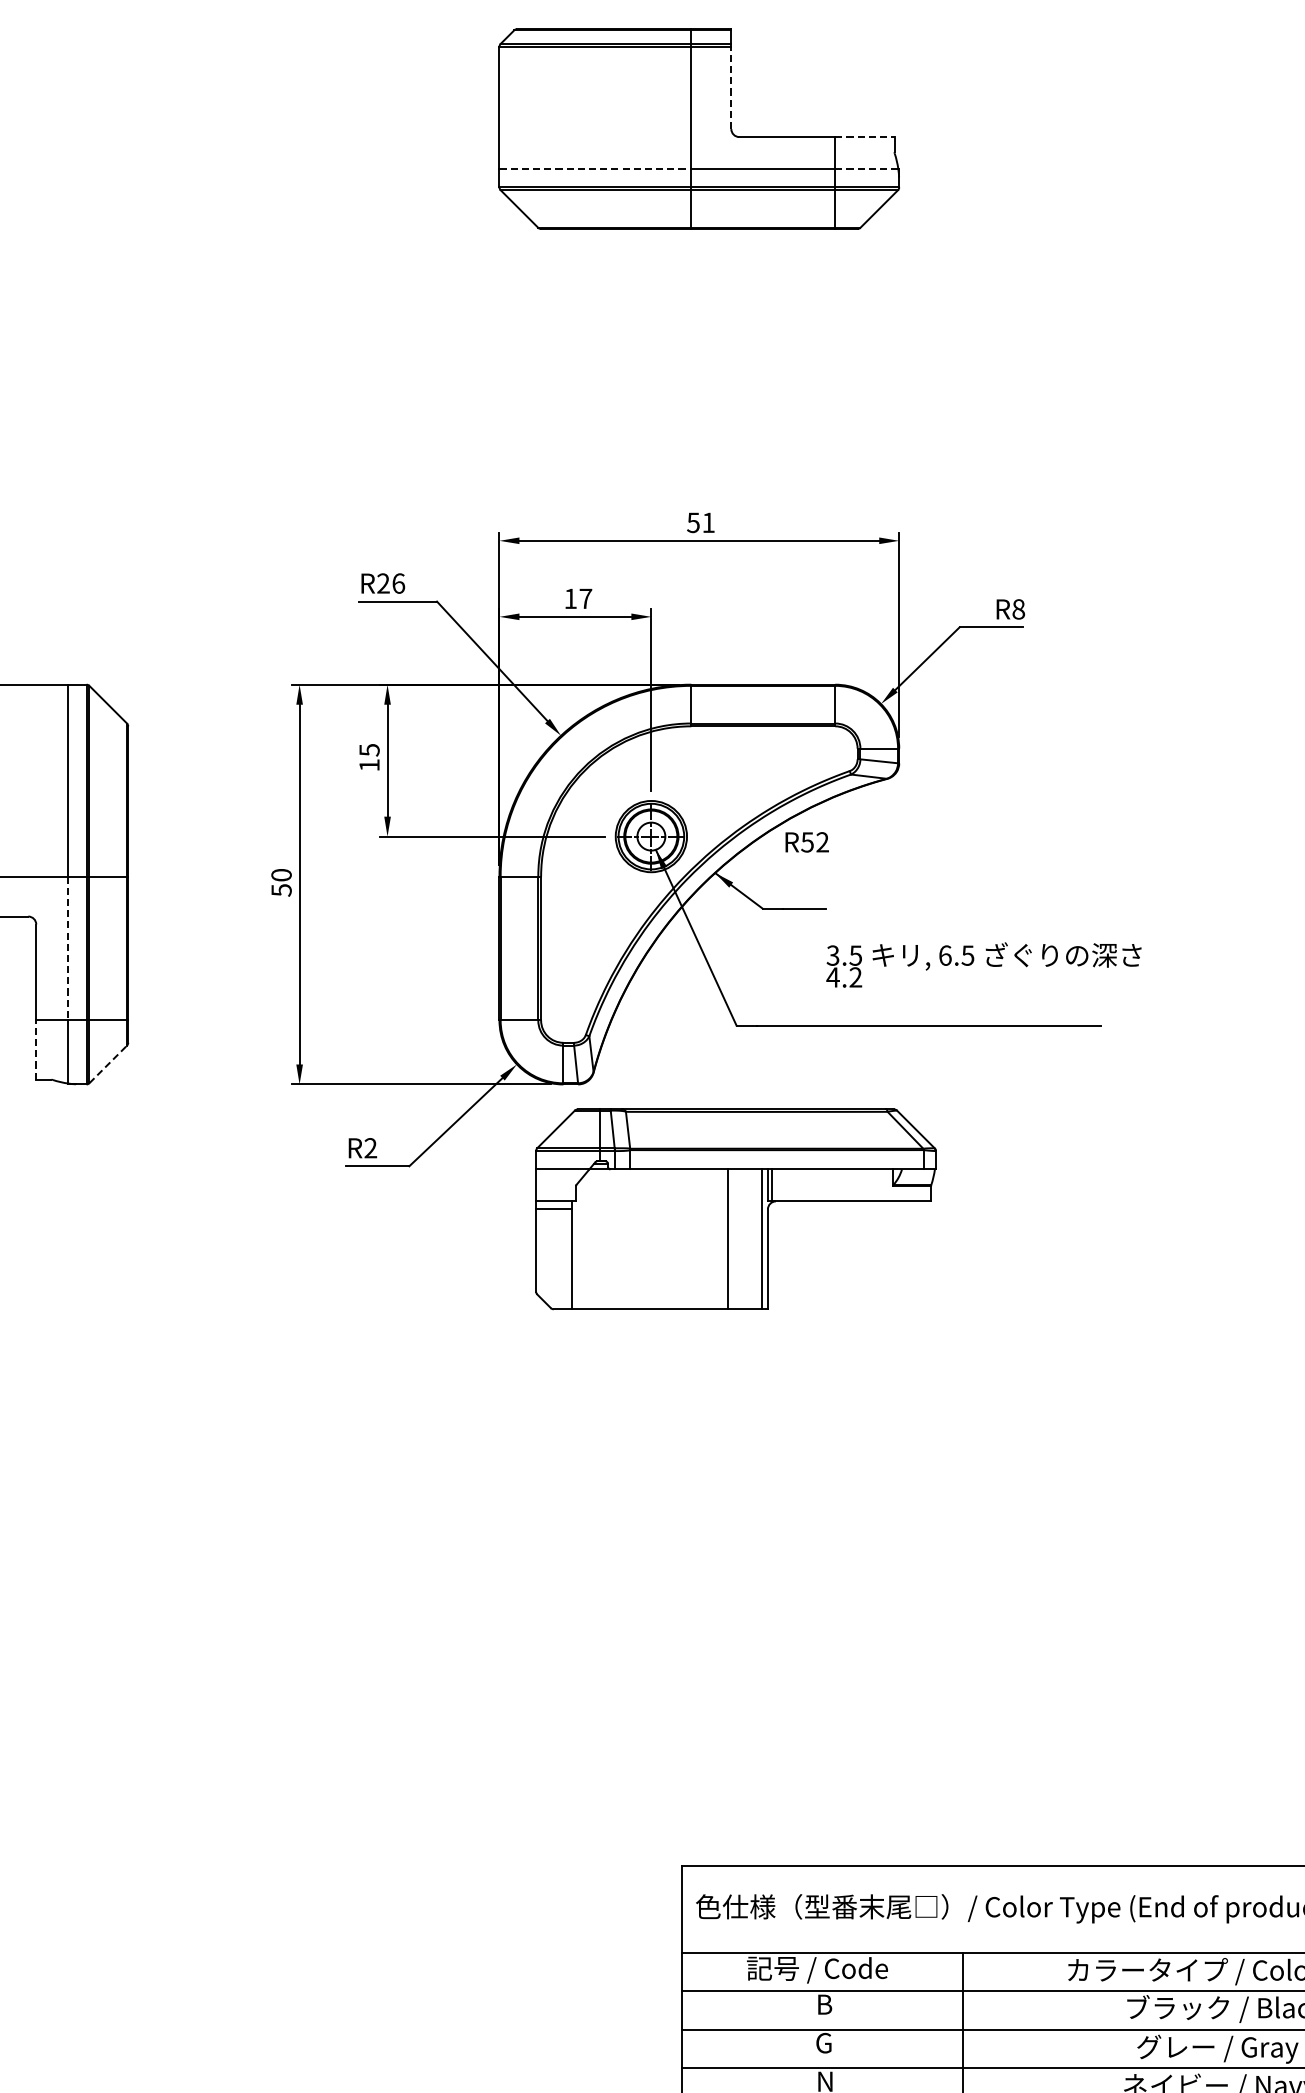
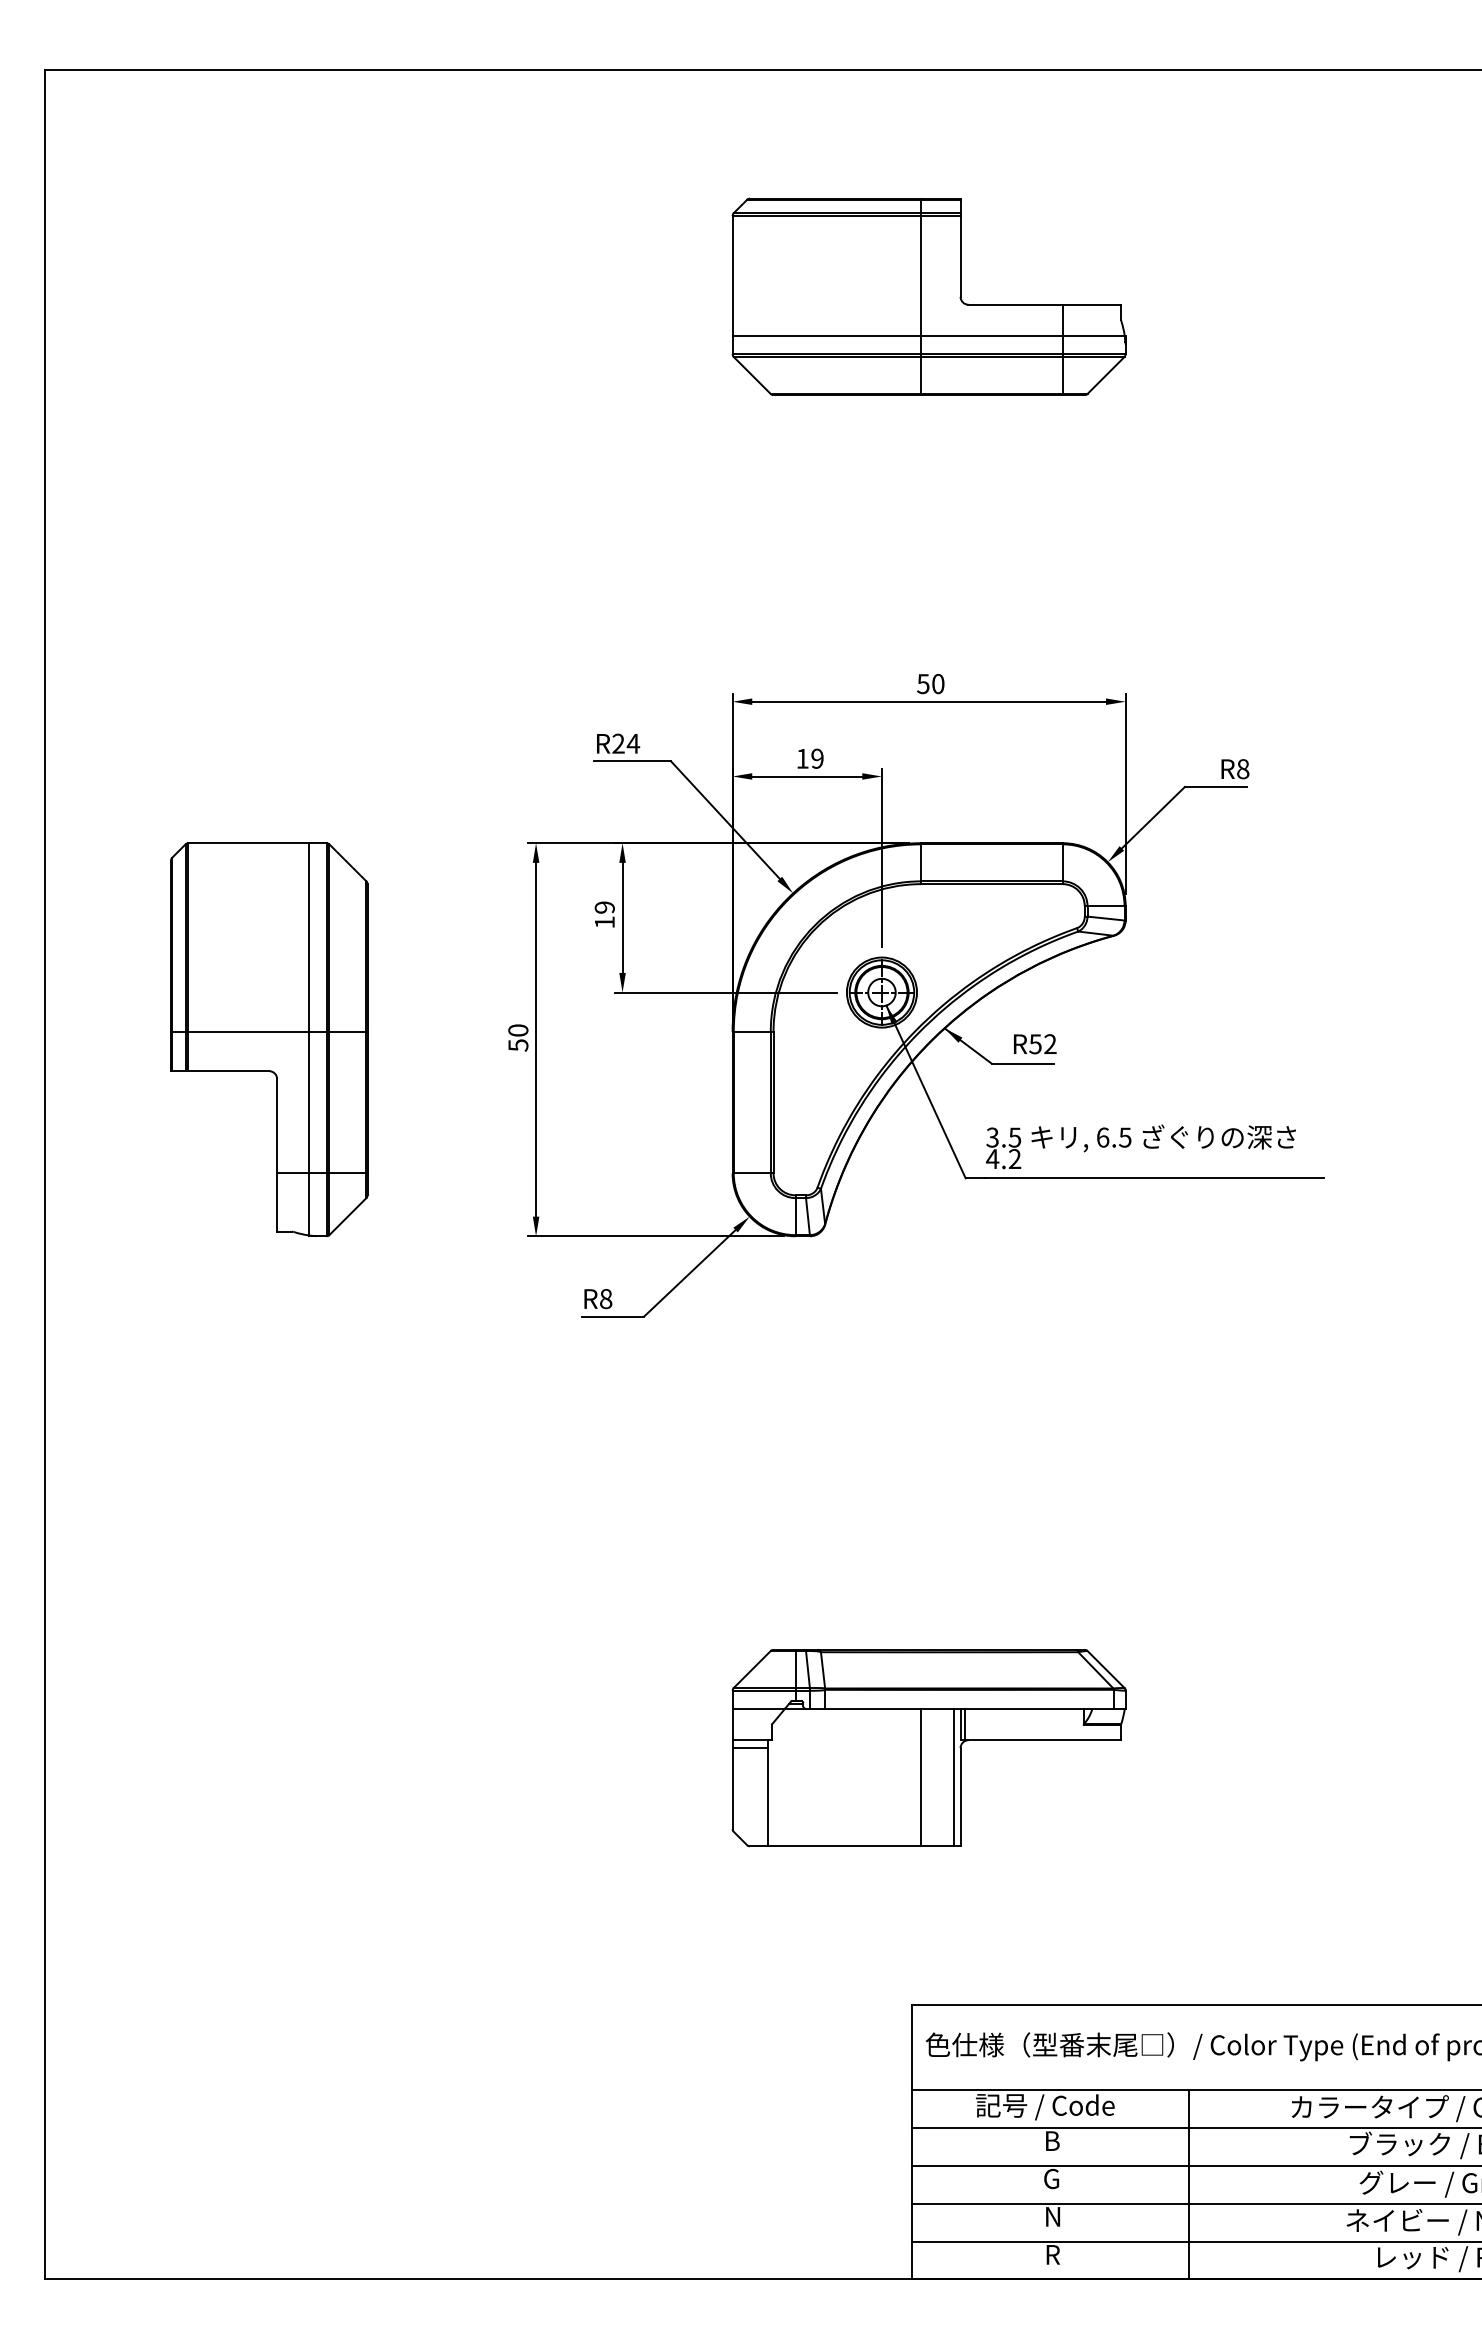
line: (731, 87) -> (960, 255), dashed -> solid
line: (865, 136) -> (1092, 304), dashed -> solid
line: (595, 169) -> (827, 336), dashed -> solid
line: (867, 169) -> (1094, 336), dashed -> solid
text: (708, 523) -> (938, 684), 51 -> 50
text: (398, 583) -> (633, 743), R26 -> R24
text: (585, 598) -> (817, 758), 17 -> 19
text: (369, 750) -> (604, 907), 15 -> 19
text: (807, 842) -> (1035, 1044), moved
line: (68, 948) -> (308, 1102), dashed -> solid
text: (983, 964) -> (1140, 1146), moved
line: (36, 1050) -> (277, 1202), dashed -> solid
line: (108, 1064) -> (348, 1216), dashed -> solid
text: (371, 1148) -> (606, 1299), R2 -> R8
part: (735, 1209) -> (928, 1748), moved

